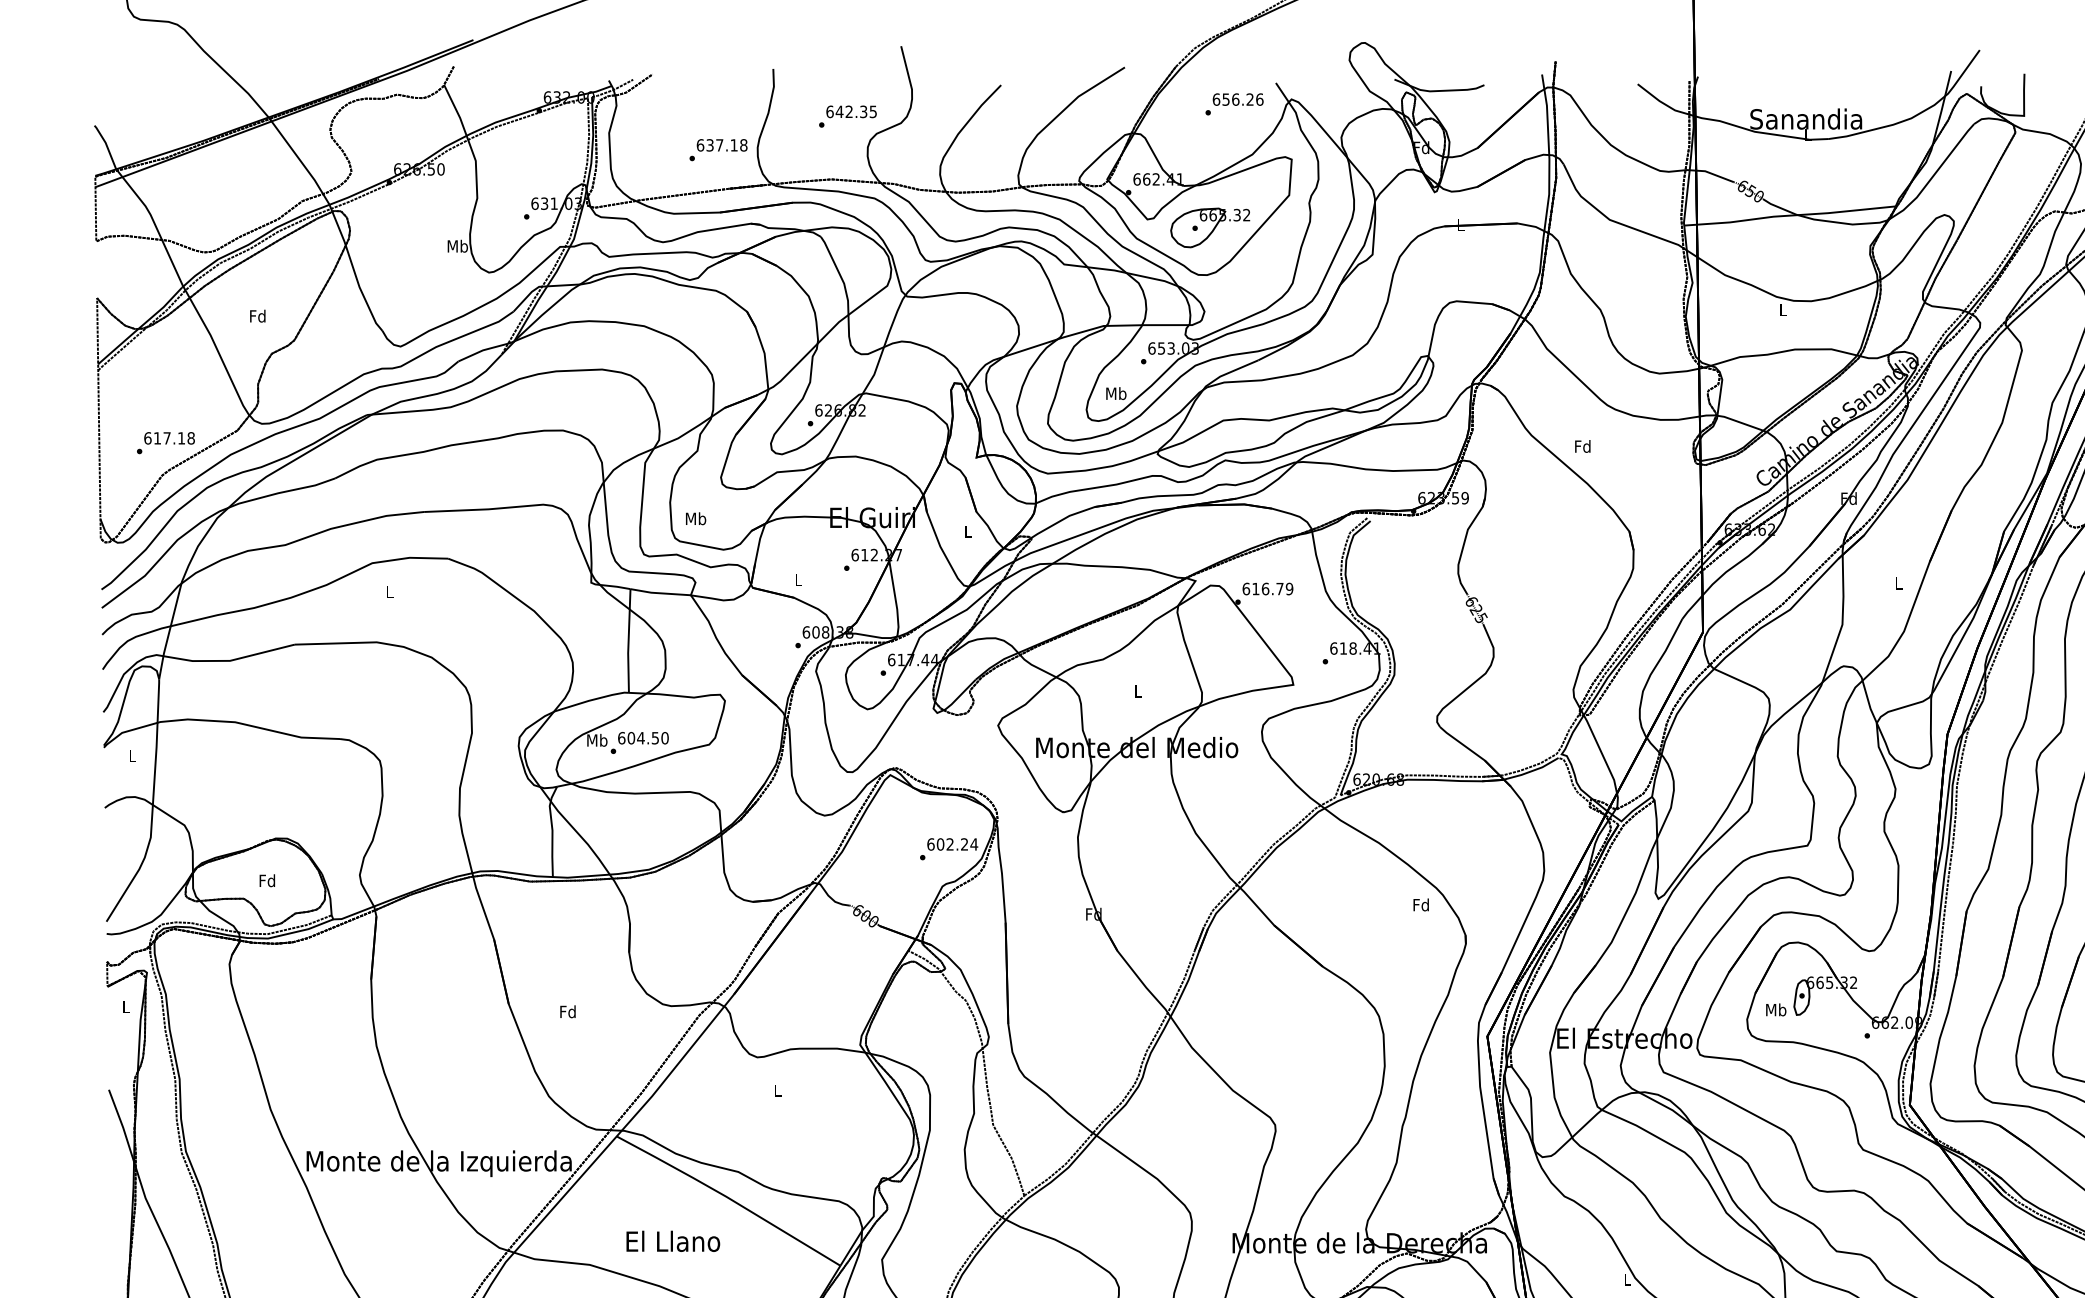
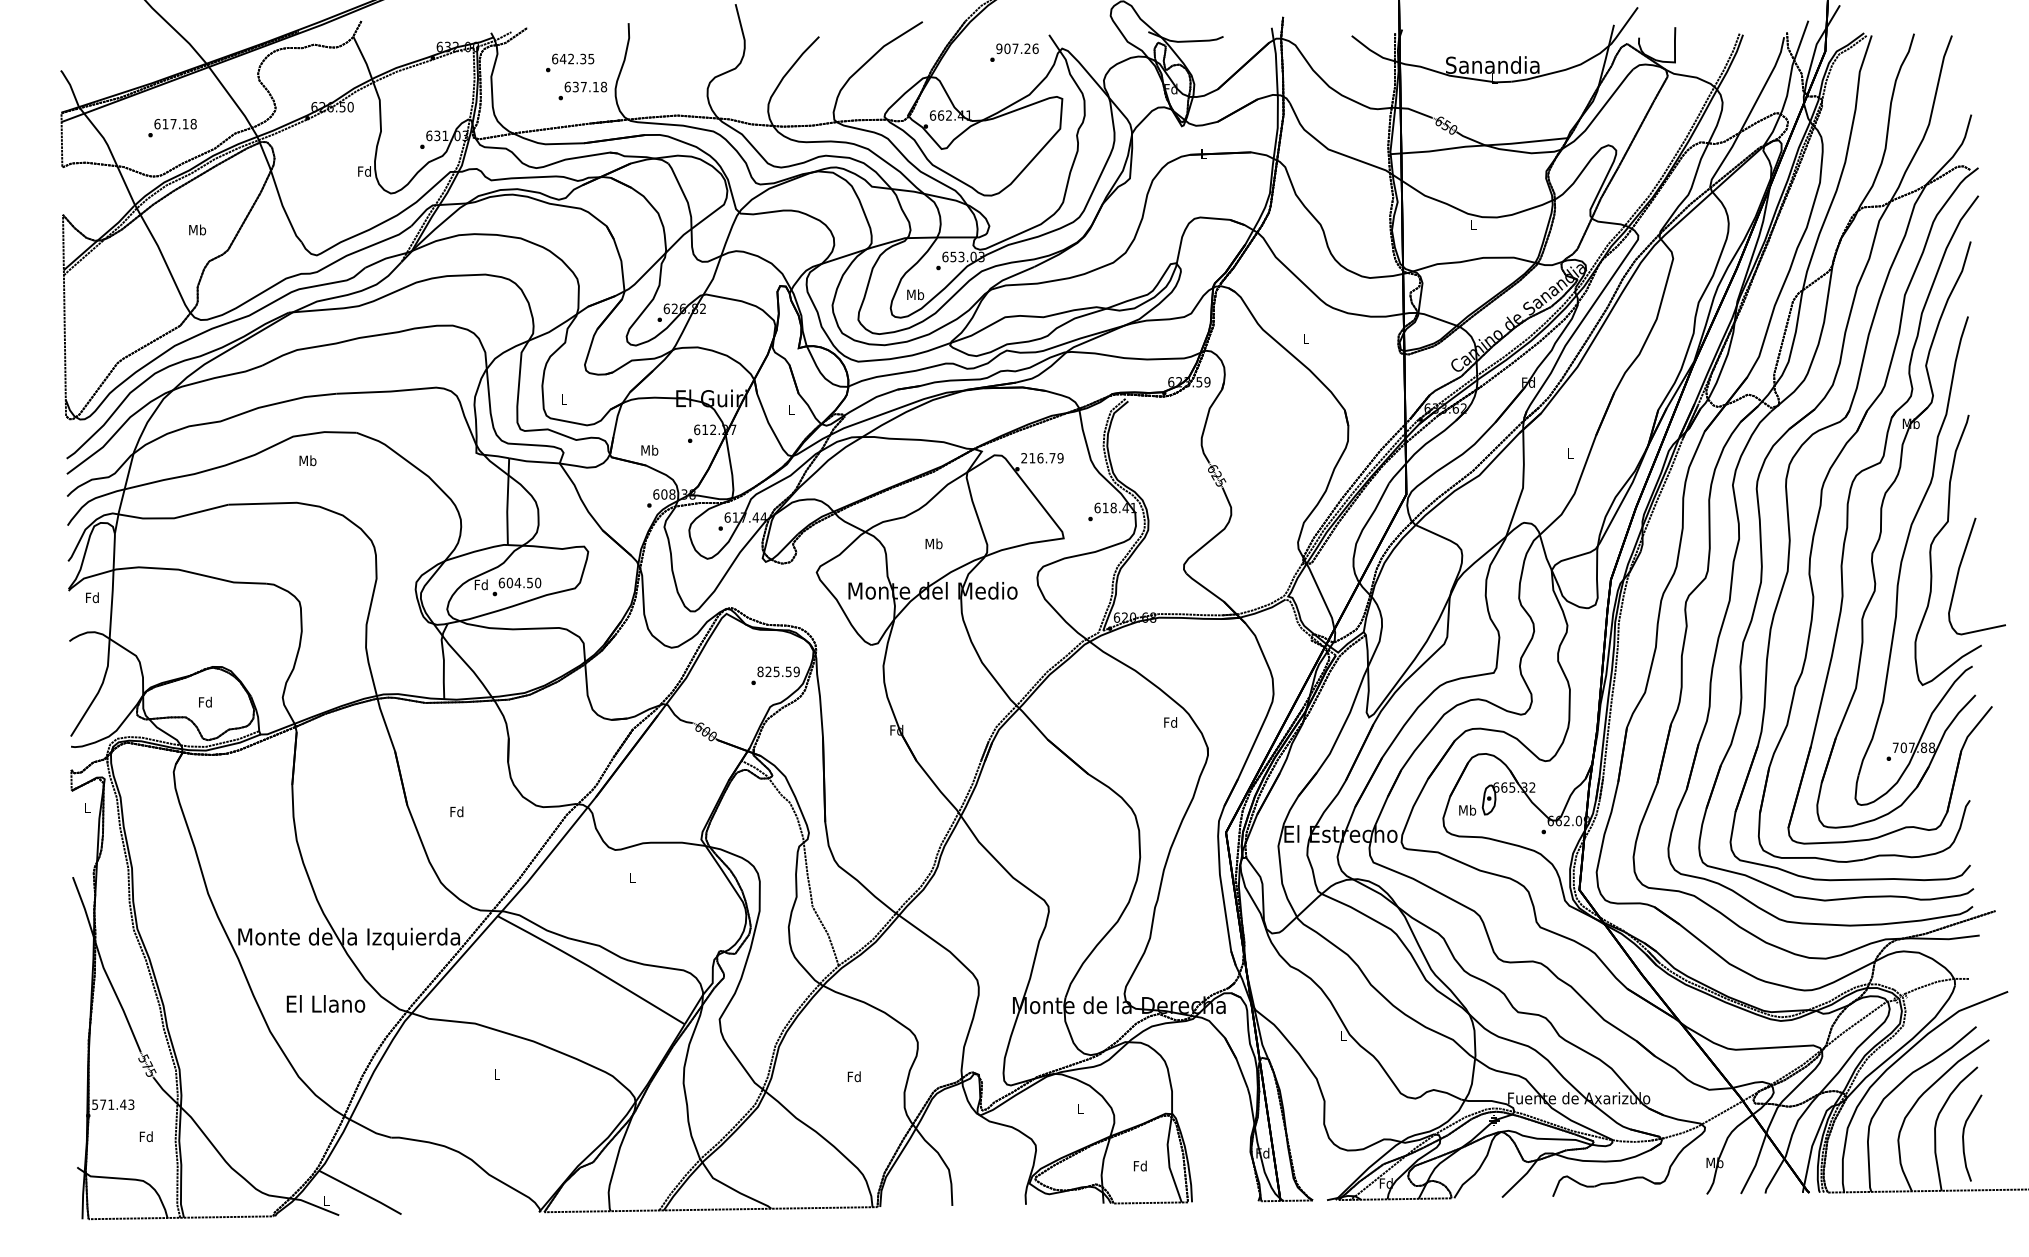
text: (1226, 99) -> (1007, 48), 656.26 -> 907.26
text: (848, 115) -> (570, 62), moved
part: (1209, 228) -> (993, 156), removed
text: (457, 246) -> (364, 171), Mb -> Fd
text: (257, 315) -> (197, 229), Fd -> Mb
text: (165, 443) -> (172, 128), moved
text: (1582, 445) -> (1305, 338), Fd -> L
text: (695, 518) -> (563, 399), Mb -> L
text: (798, 579) -> (649, 450), L -> Mb
text: (1246, 589) -> (1024, 458), 616.79 -> 216.79
text: (389, 591) -> (307, 460), L -> Mb
text: (1137, 690) -> (933, 543), L -> Mb
text: (597, 739) -> (481, 584), Mb -> Fd
text: (132, 755) -> (92, 597), L -> Fd
text: (952, 843) -> (778, 671), 602.24 -> 825.59
text: (672, 1240) -> (325, 1003), moved

